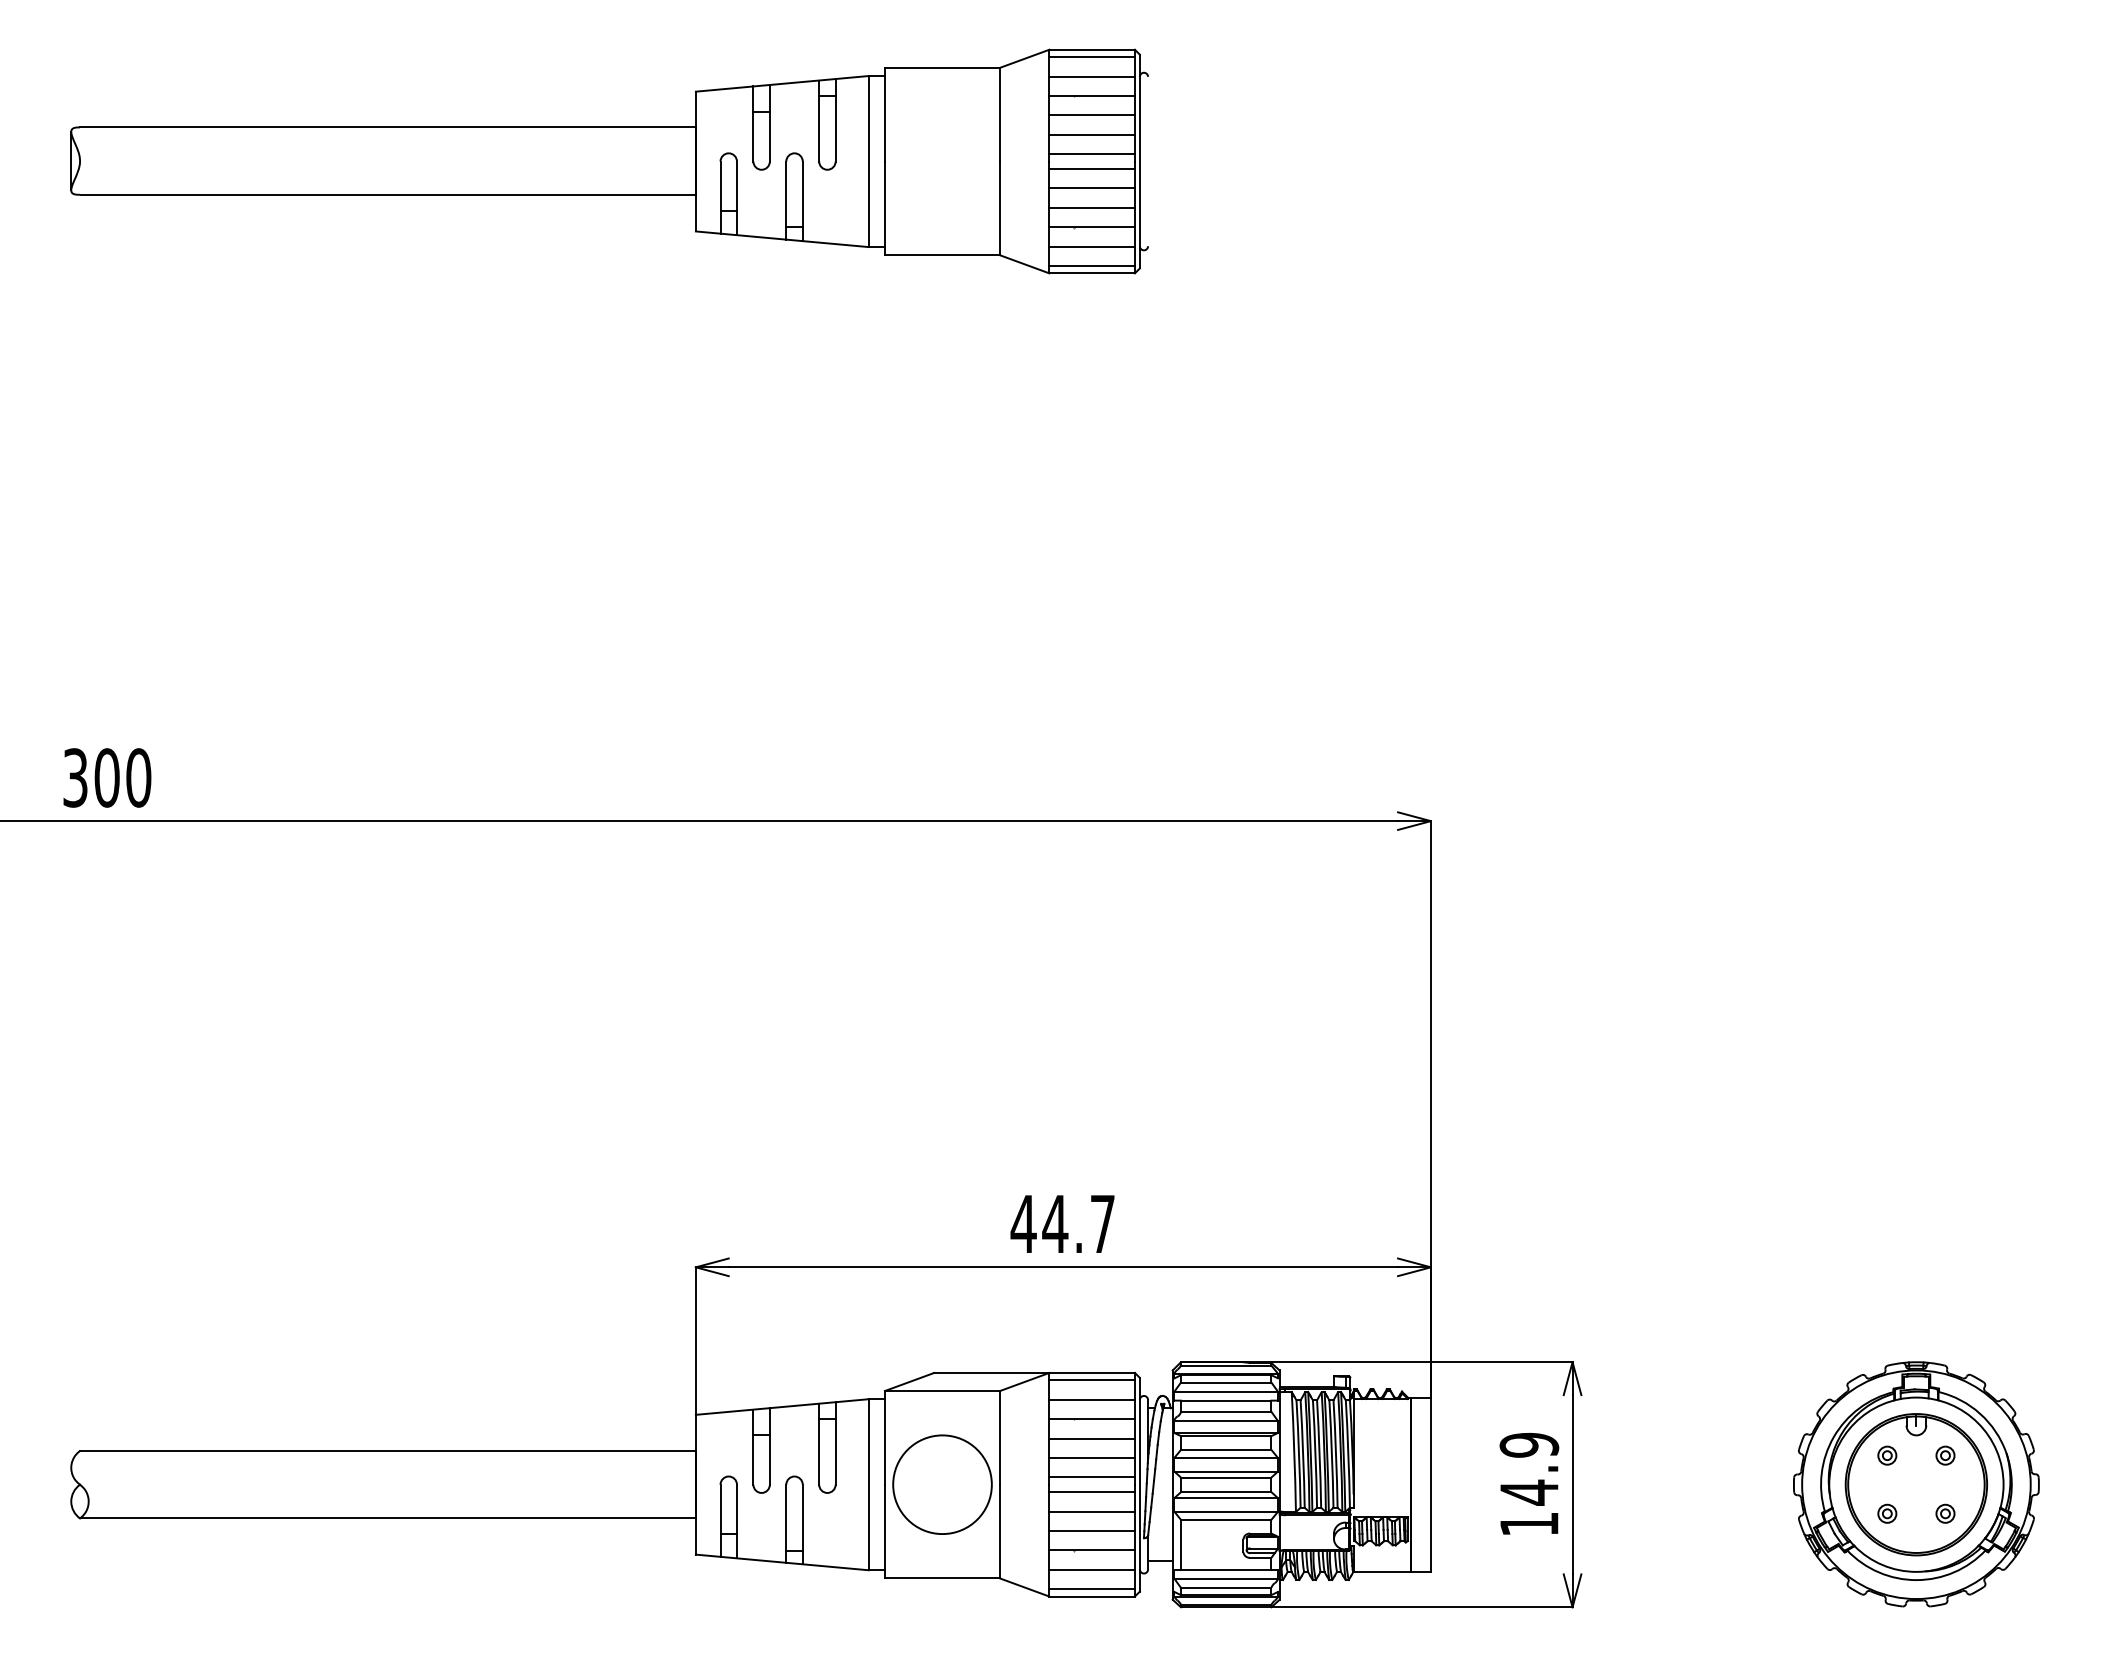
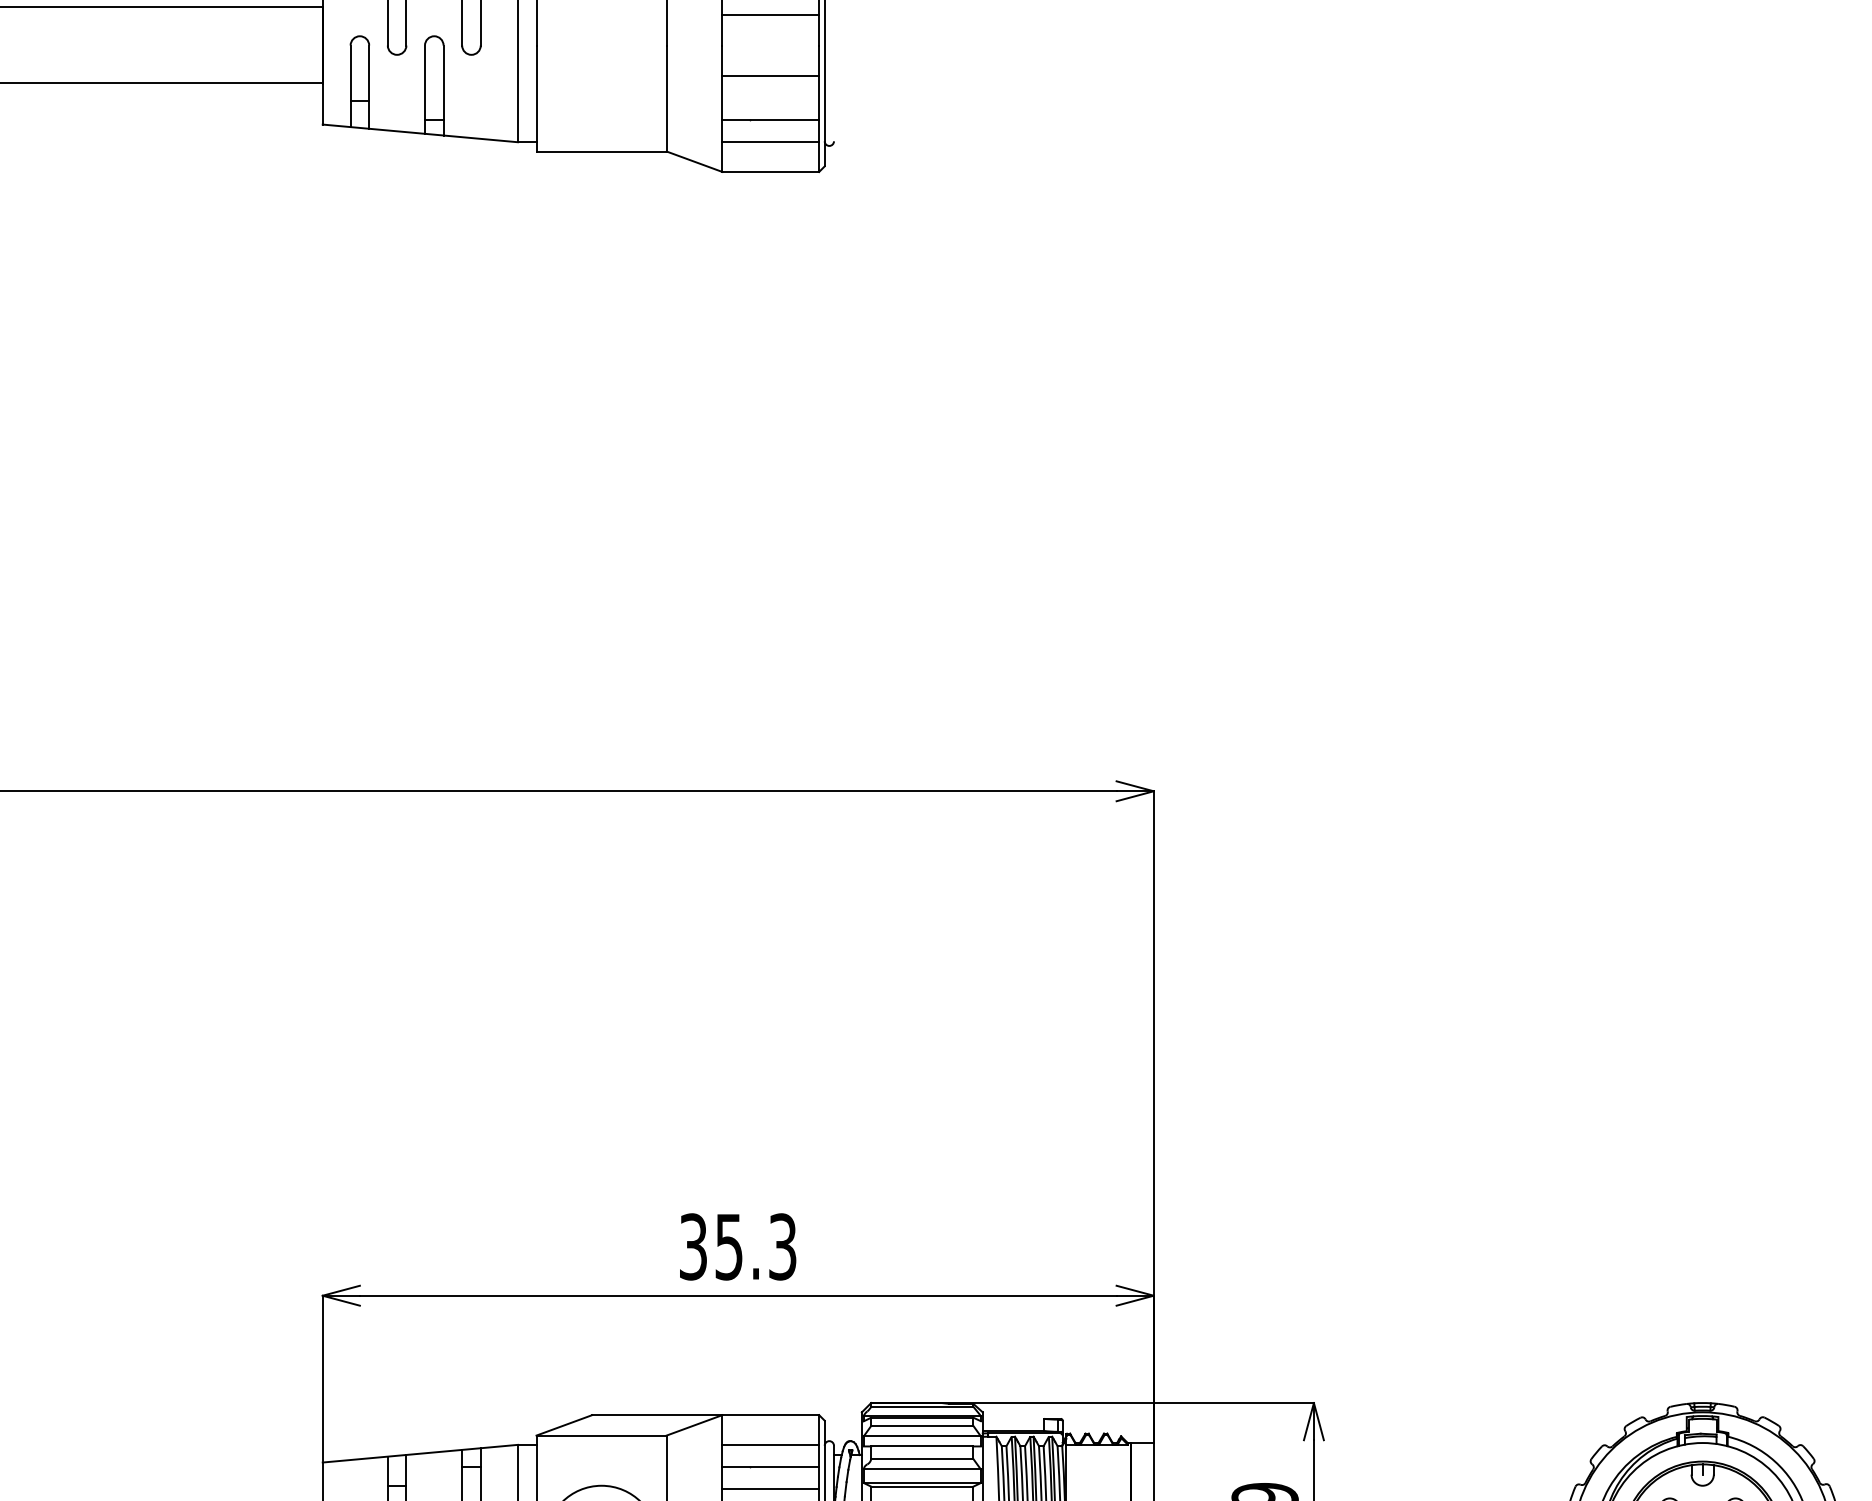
line: (1091, 154) -> (770, 37), removed
line: (1091, 168) -> (770, 53), removed
line: (1091, 207) -> (770, 97), removed
line: (1091, 265) -> (770, 163), removed
text: (1062, 1223) -> (737, 1246), 44.7 -> 35.3
line: (1091, 1380) -> (770, 1423), removed

